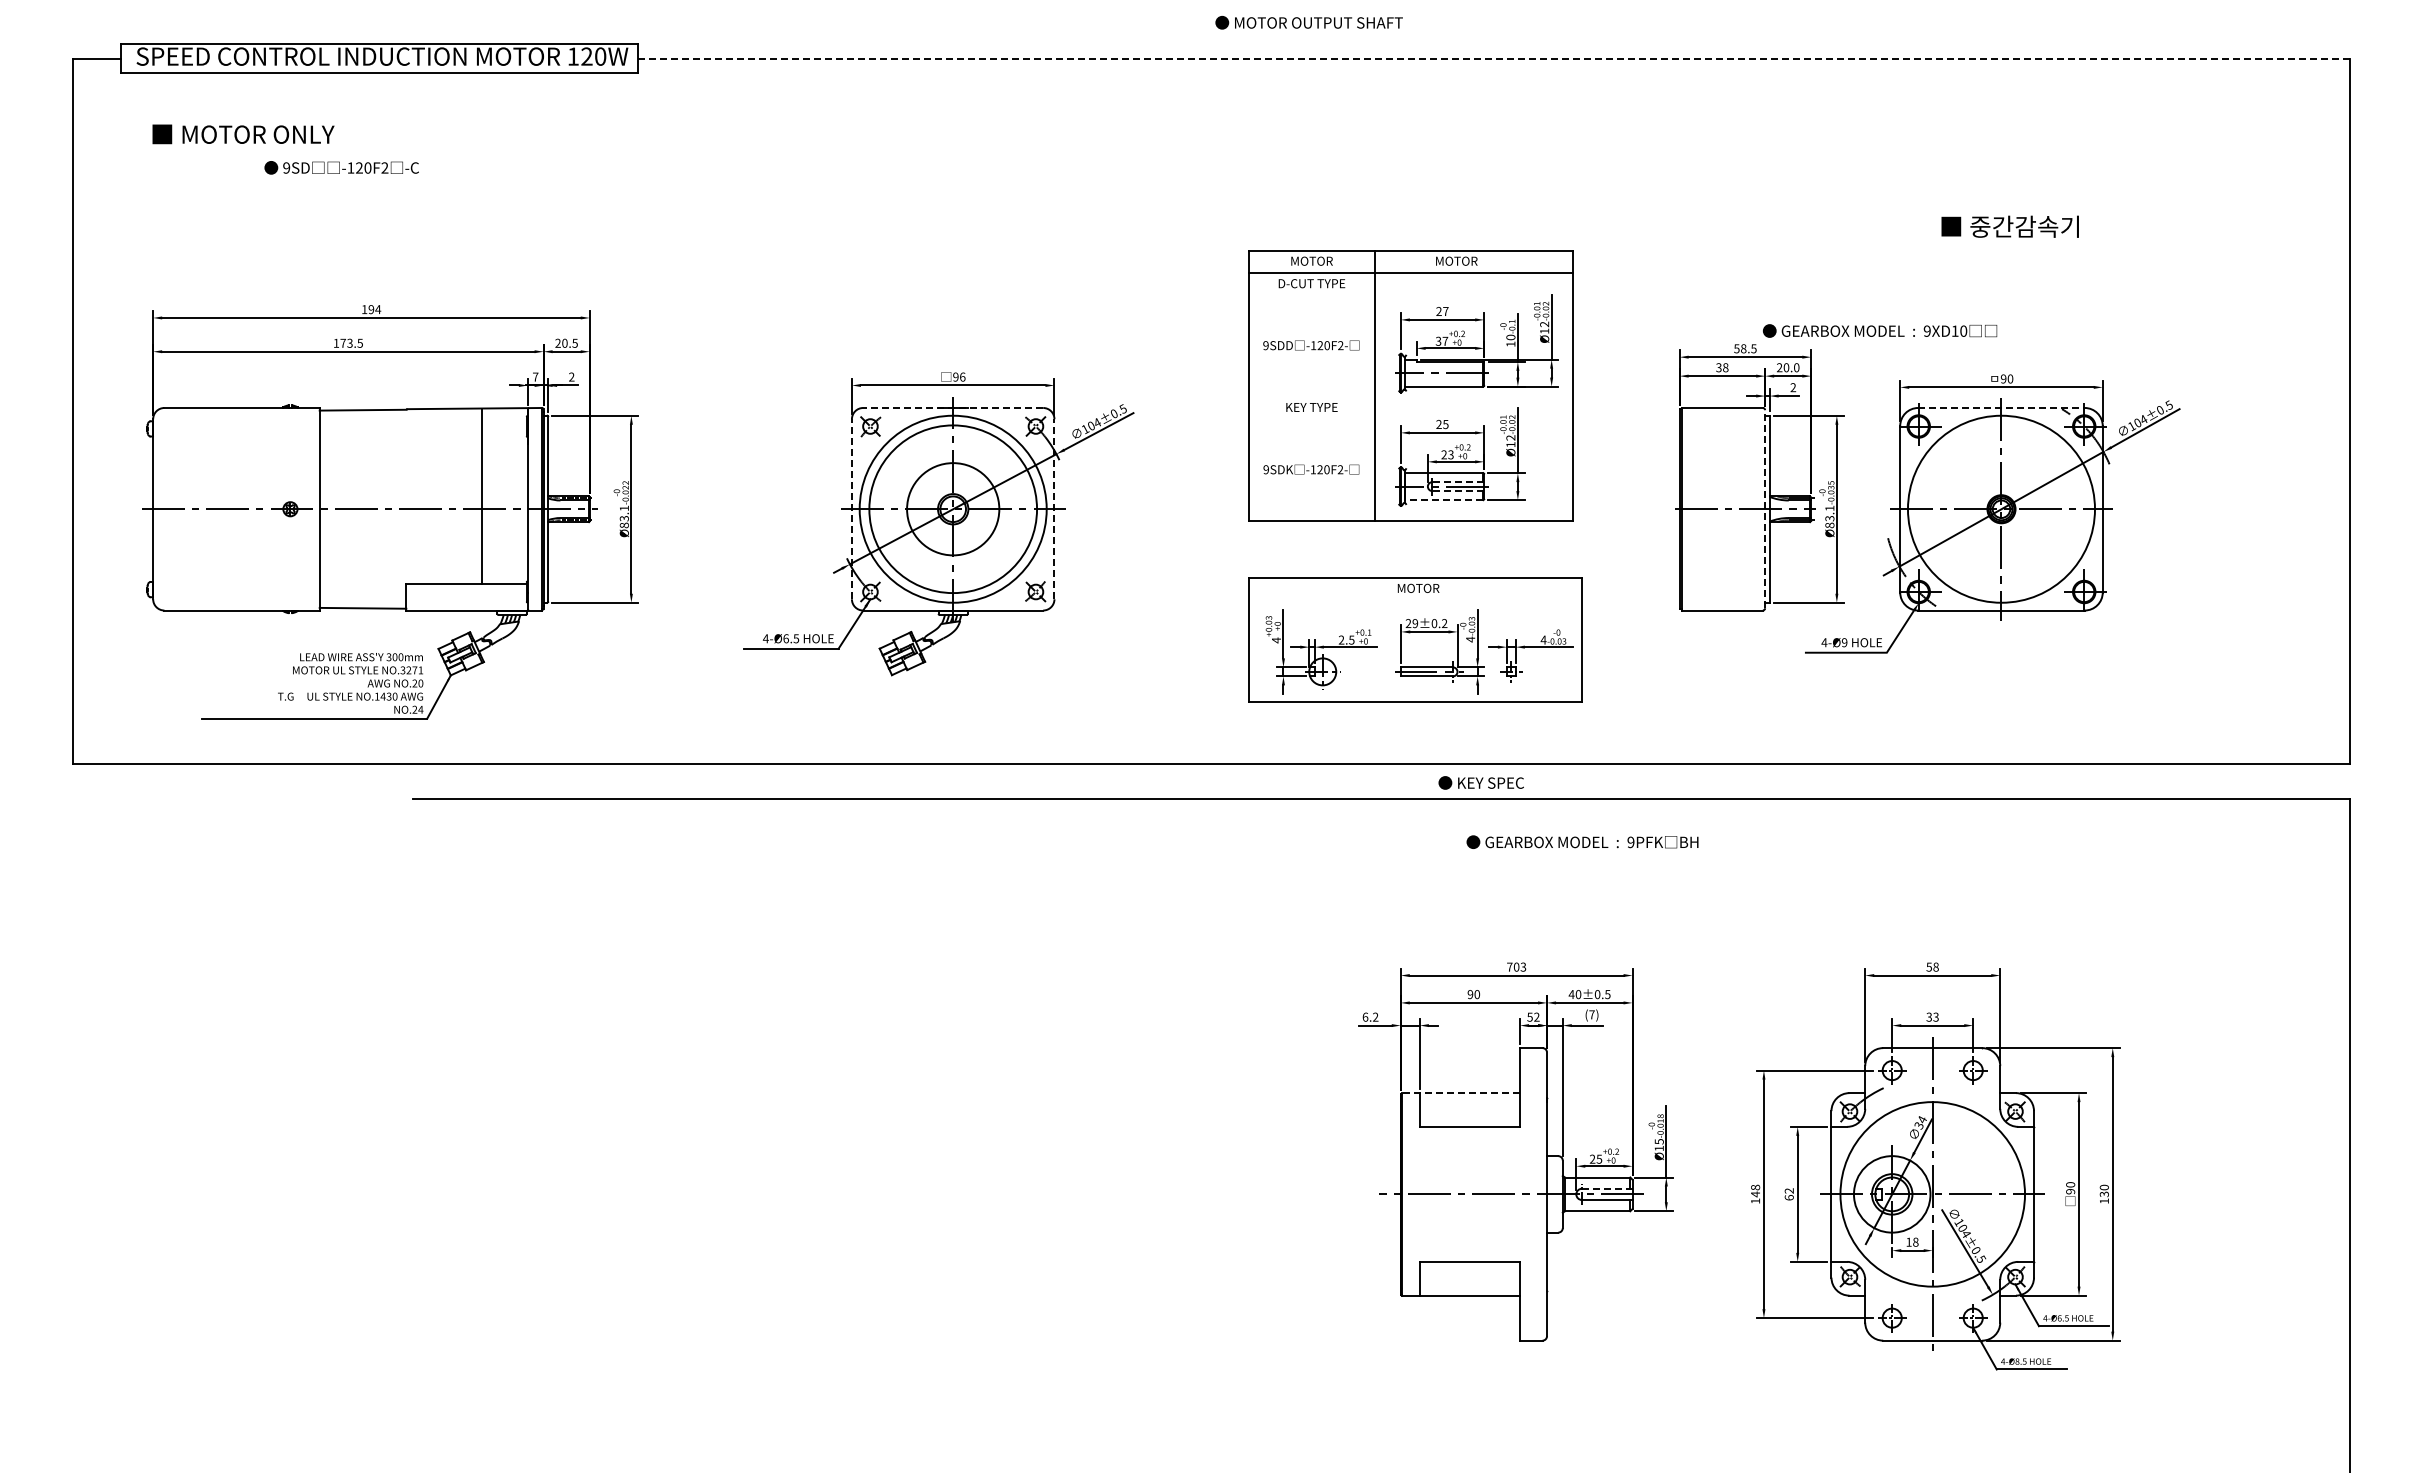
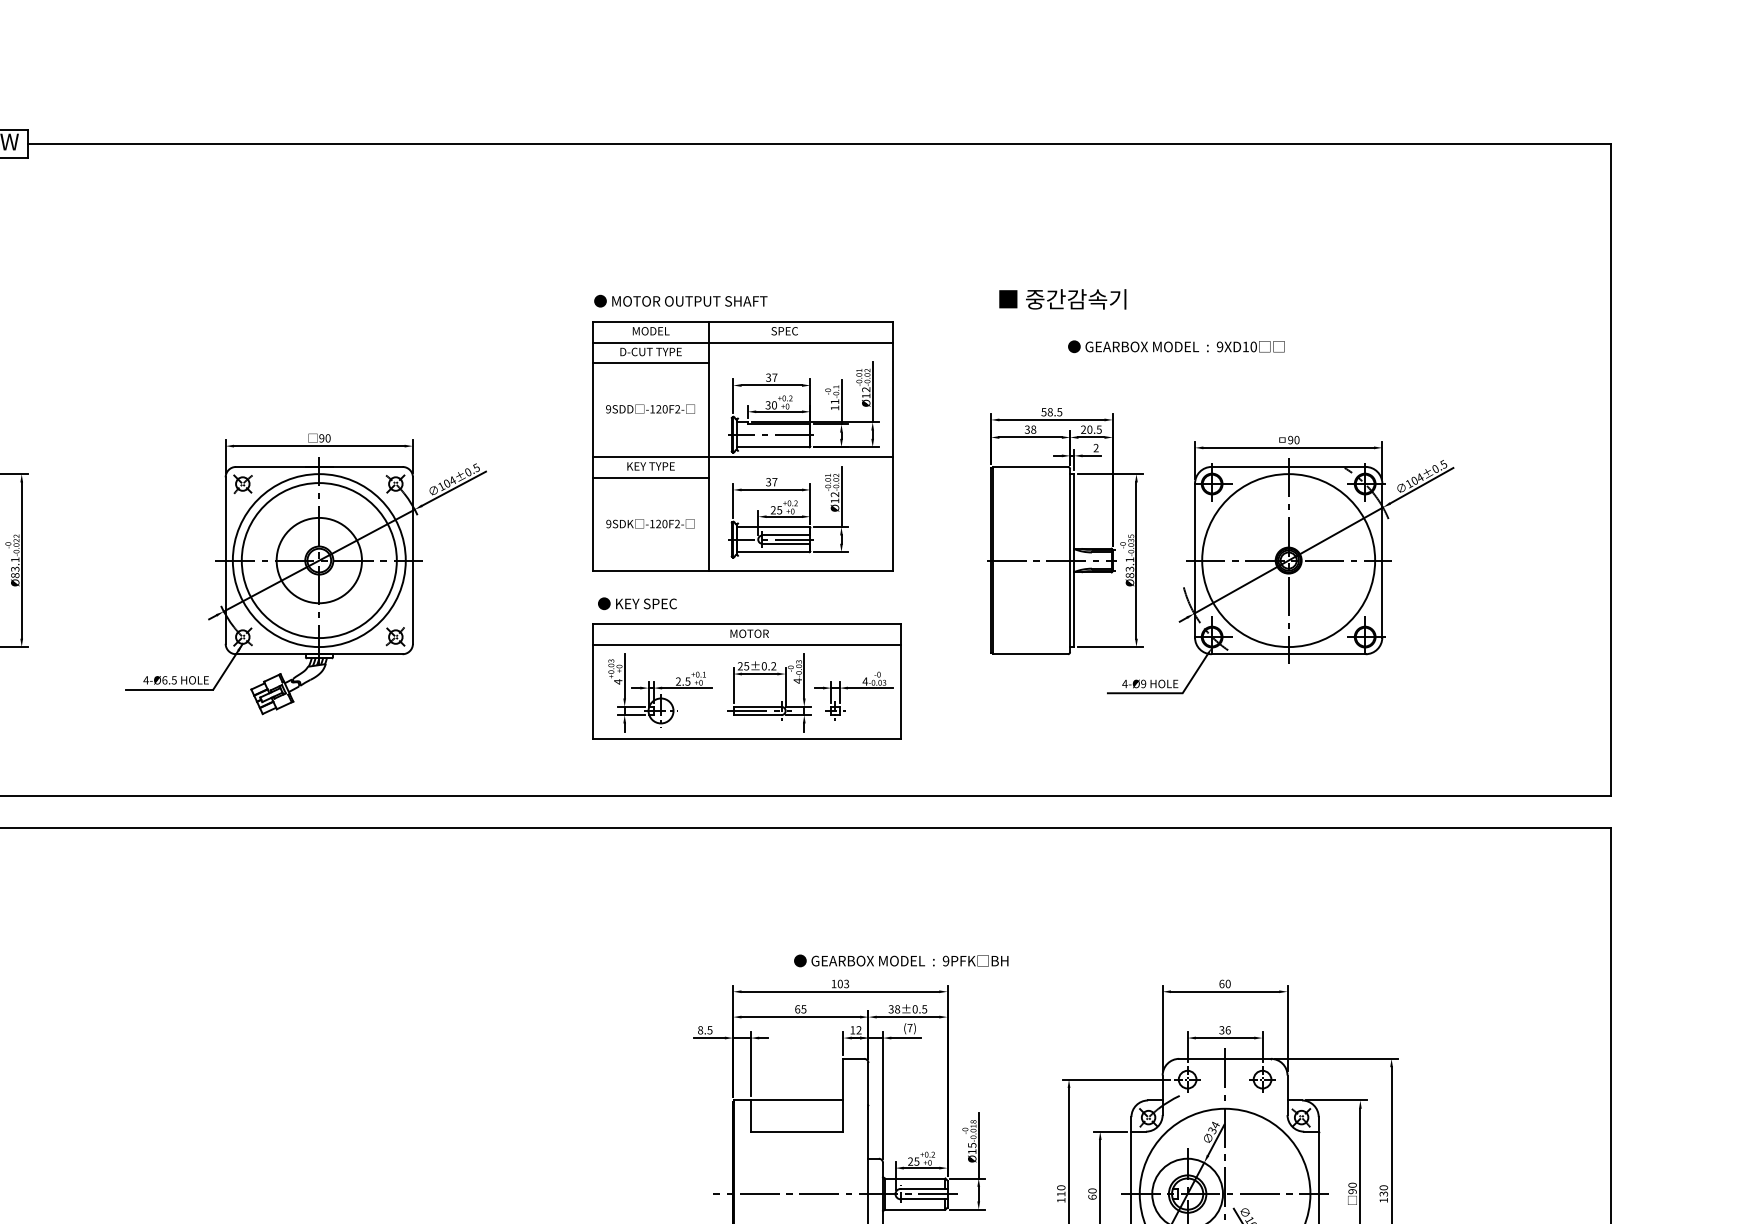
text: (1308, 22) -> (680, 300), moved
line: (1494, 58) -> (819, 143), dashed -> solid
text: (2009, 226) -> (1062, 299), moved
text: (1311, 260) -> (650, 330), MOTOR -> MODEL
text: (1456, 260) -> (784, 330), MOTOR -> SPEC
line: (1311, 295) -> (650, 362), added
text: (1438, 312) -> (768, 378), 27 -> 37
text: (1880, 330) -> (1176, 346), moved
text: (1510, 337) -> (834, 401), 10 -> 11
text: (1445, 340) -> (774, 404), 37 -> 30
text: (1796, 367) -> (1099, 429), 20.0 -> 20.5
text: (962, 376) -> (327, 437), 96 -> 90
line: (1410, 397) -> (742, 457), added
line: (952, 407) -> (318, 466), dashed -> solid
line: (2001, 407) -> (1288, 466), dashed -> solid
line: (1311, 419) -> (650, 477), added
text: (1442, 424) -> (771, 482), 25 -> 37
text: (1450, 454) -> (779, 509), 23 -> 25
line: (1458, 482) -> (786, 535), dashed -> solid
line: (1458, 491) -> (786, 544), dashed -> solid
line: (1443, 500) -> (772, 552), dashed -> solid
line: (851, 508) -> (225, 559), dashed -> solid
line: (1054, 508) -> (412, 559), dashed -> solid
line: (1765, 508) -> (1070, 559), dashed -> solid
line: (1415, 600) -> (746, 644), added
text: (1415, 623) -> (746, 666), 29 -> 25
text: (1480, 782) -> (636, 603), moved
text: (1582, 841) -> (901, 960), moved
text: (1509, 966) -> (833, 983), 703 -> 103
text: (1932, 966) -> (1224, 983), 58 -> 60
text: (1473, 994) -> (800, 1009), 90 -> 65
text: (1574, 994) -> (893, 1009), 40 -> 38
text: (1370, 1016) -> (705, 1029), 6.2 -> 8.5
text: (1529, 1016) -> (852, 1029), 52 -> 12
text: (1935, 1016) -> (1227, 1029), 33 -> 36
line: (1460, 1093) -> (788, 1100), dashed -> solid
line: (1607, 1188) -> (924, 1188), dashed -> solid
text: (1755, 1190) -> (1061, 1190), 148 -> 110
text: (1789, 1190) -> (1092, 1190), 62 -> 60

